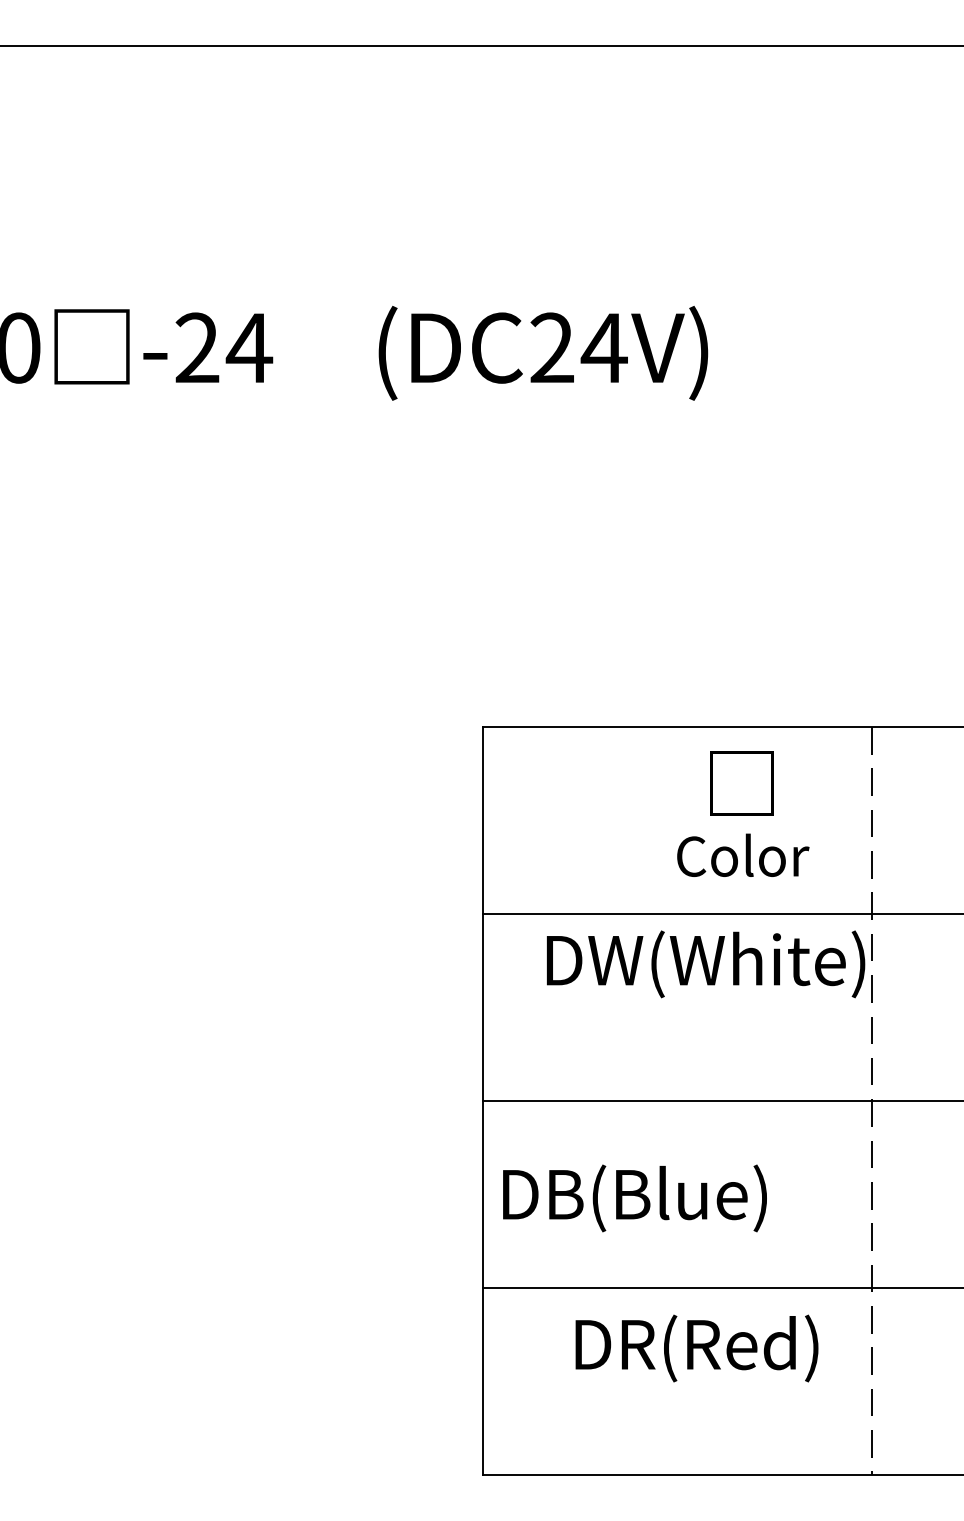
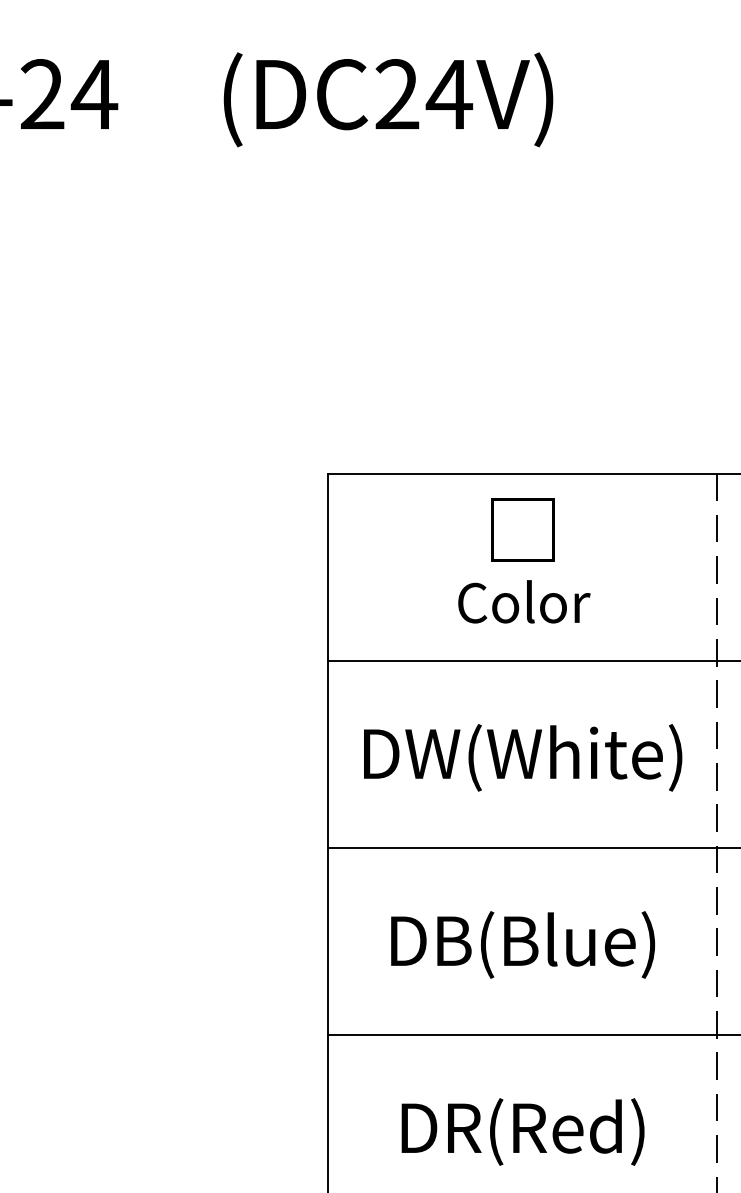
text: (743, 813) -> (524, 559), moved
text: (706, 964) -> (523, 757), moved
text: (634, 1198) -> (522, 944), moved
text: (696, 1348) -> (522, 1131), moved

